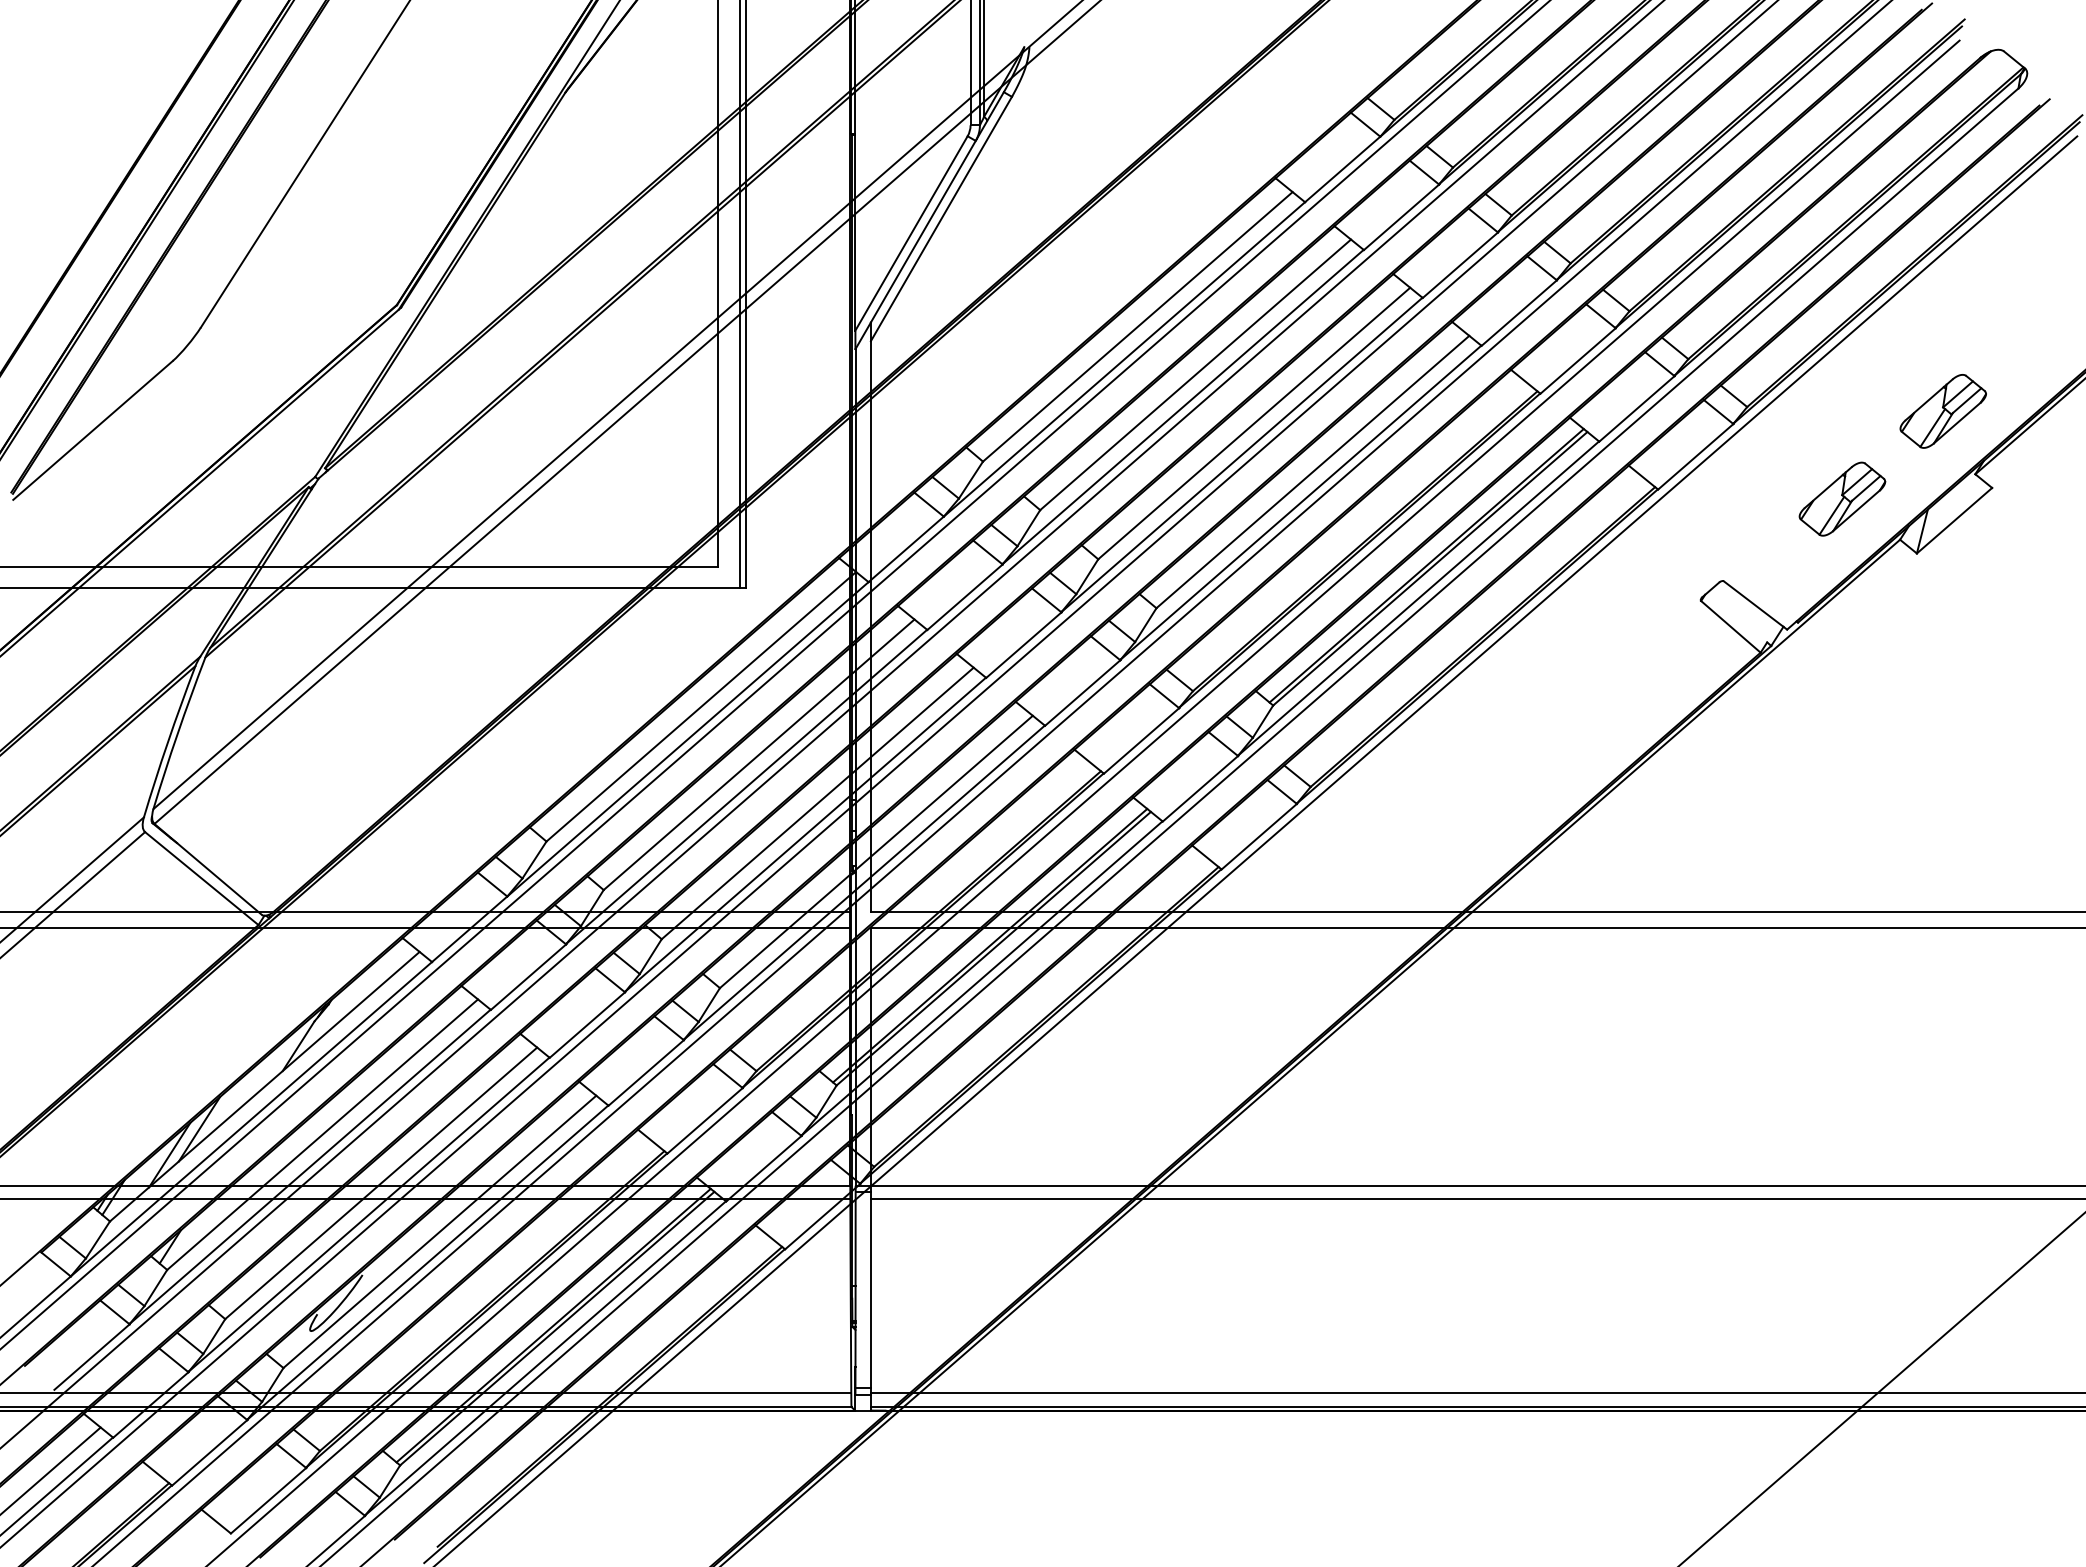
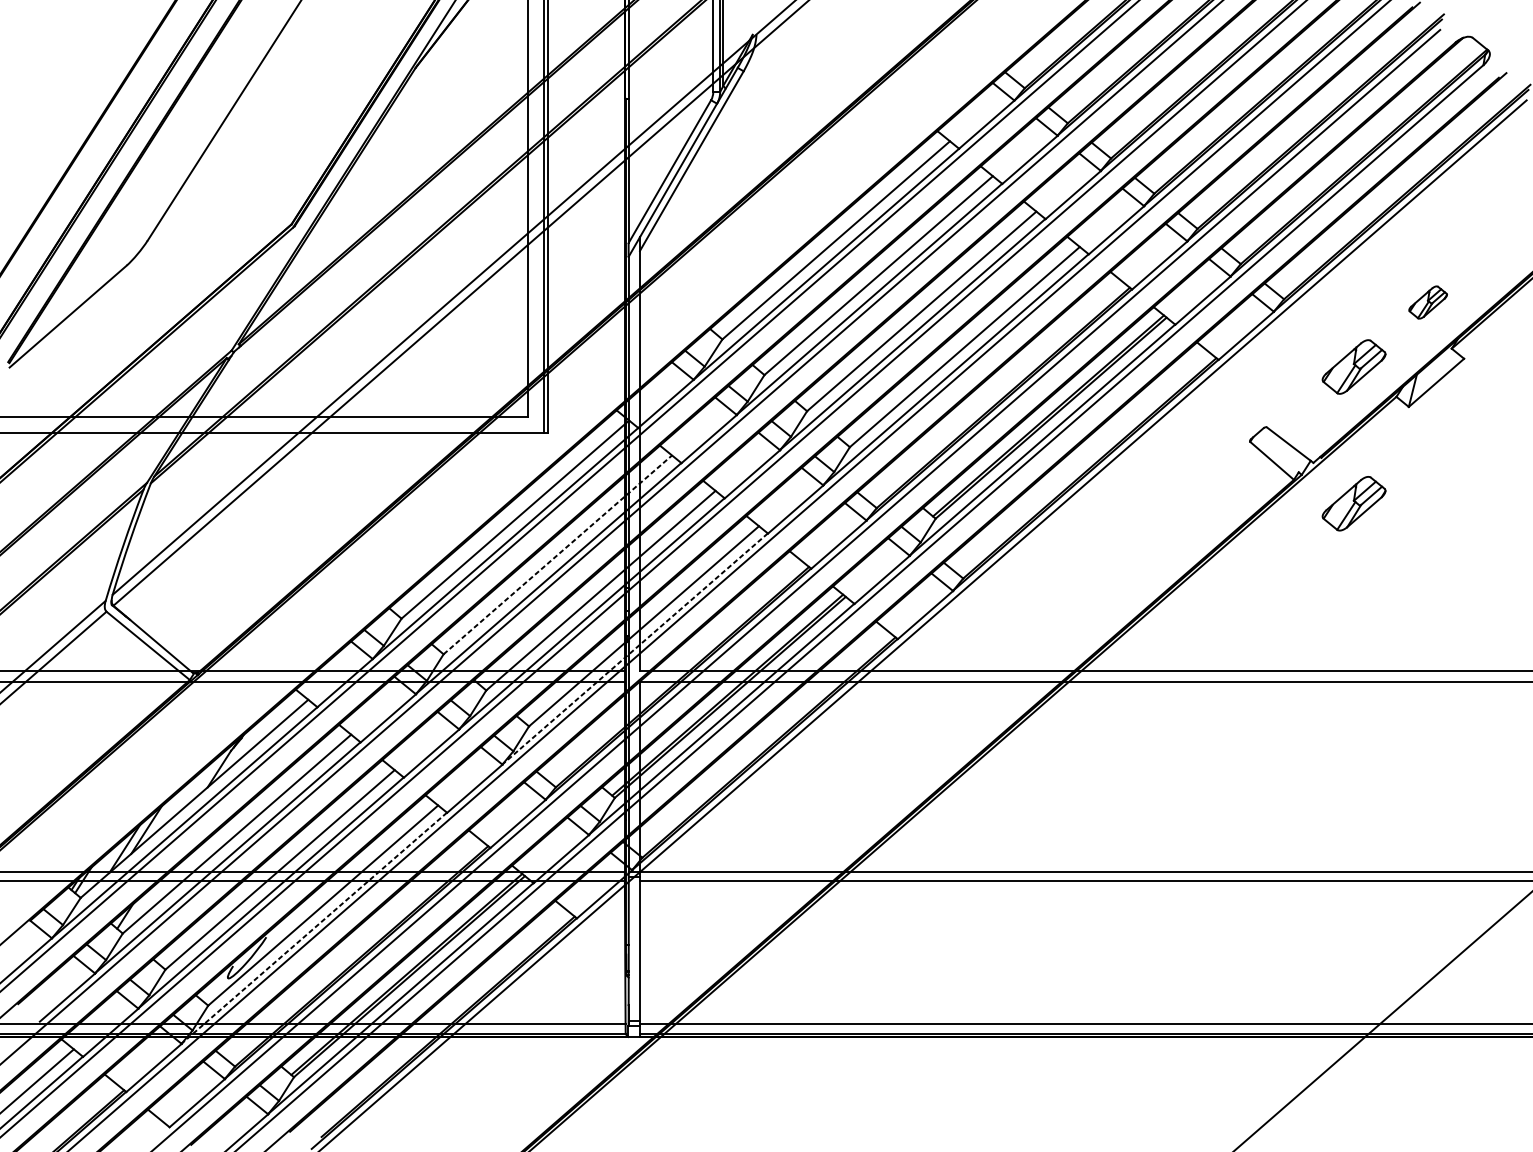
part: (1942, 411) -> (1427, 302), size x0.6
part: (1842, 684) -> (1354, 503), added
line: (759, 754) -> (558, 554), solid -> dashed
line: (864, 882) -> (635, 648), solid -> dashed
line: (427, 1262) -> (314, 928), solid -> dashed

